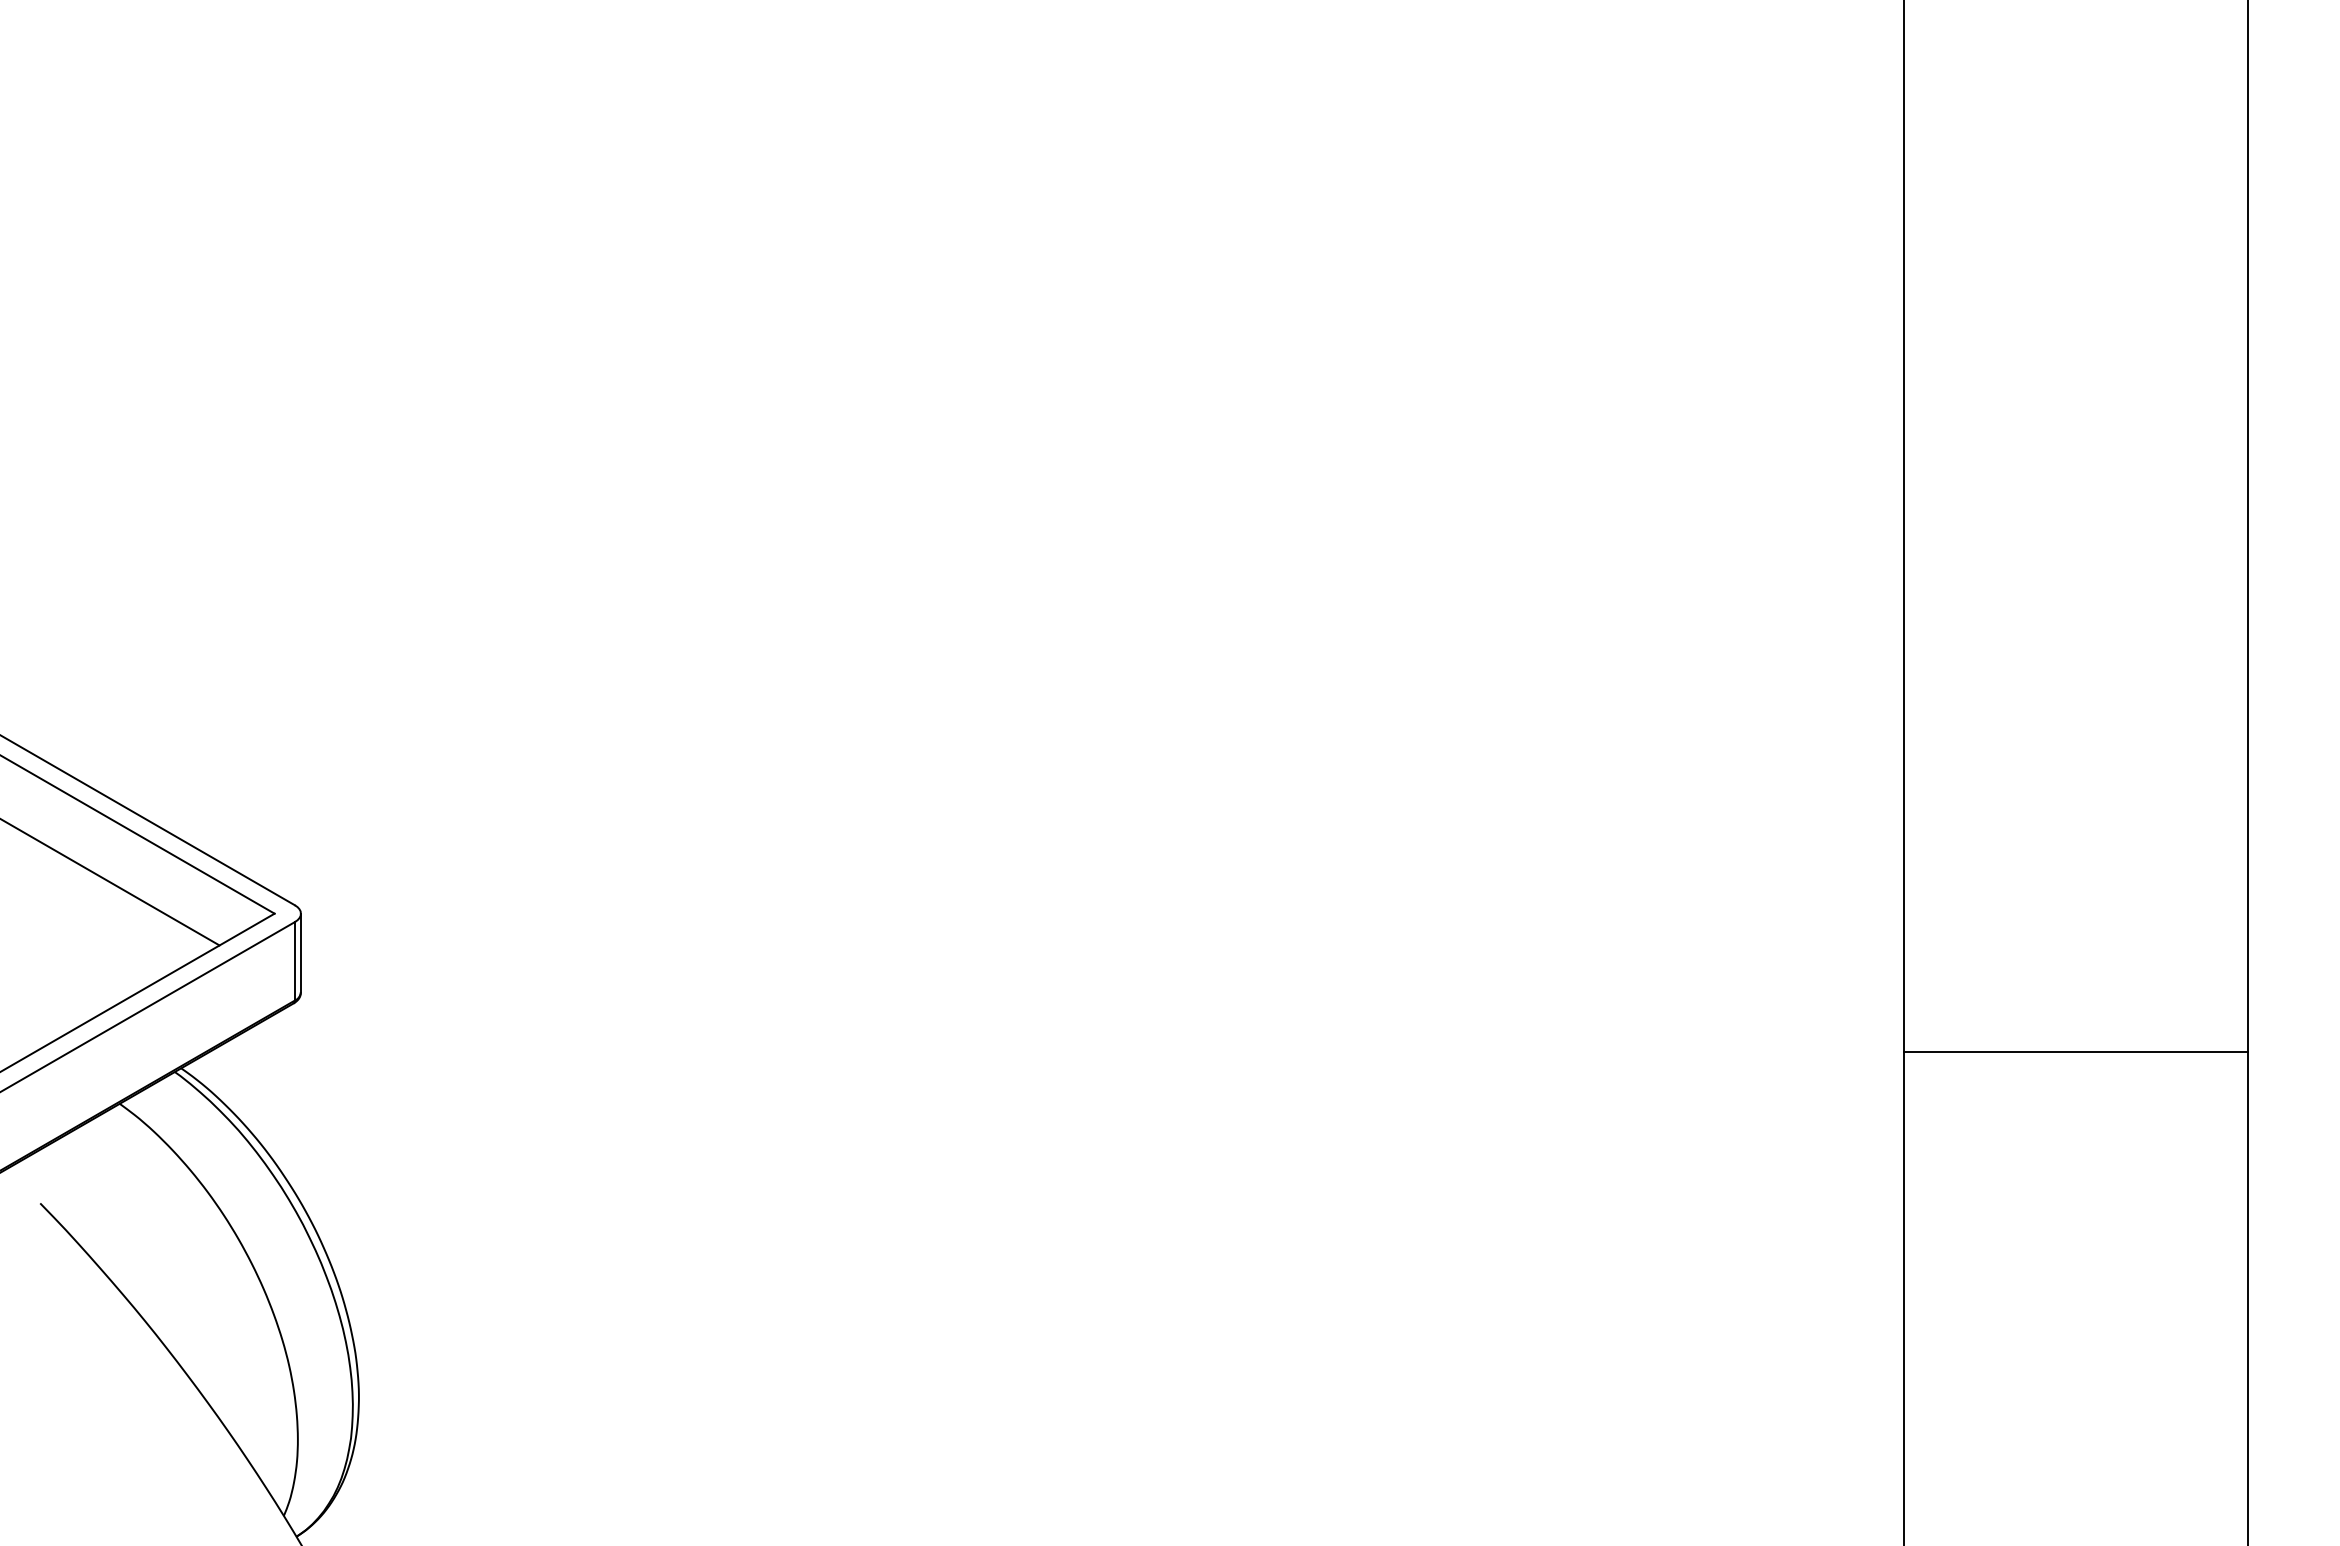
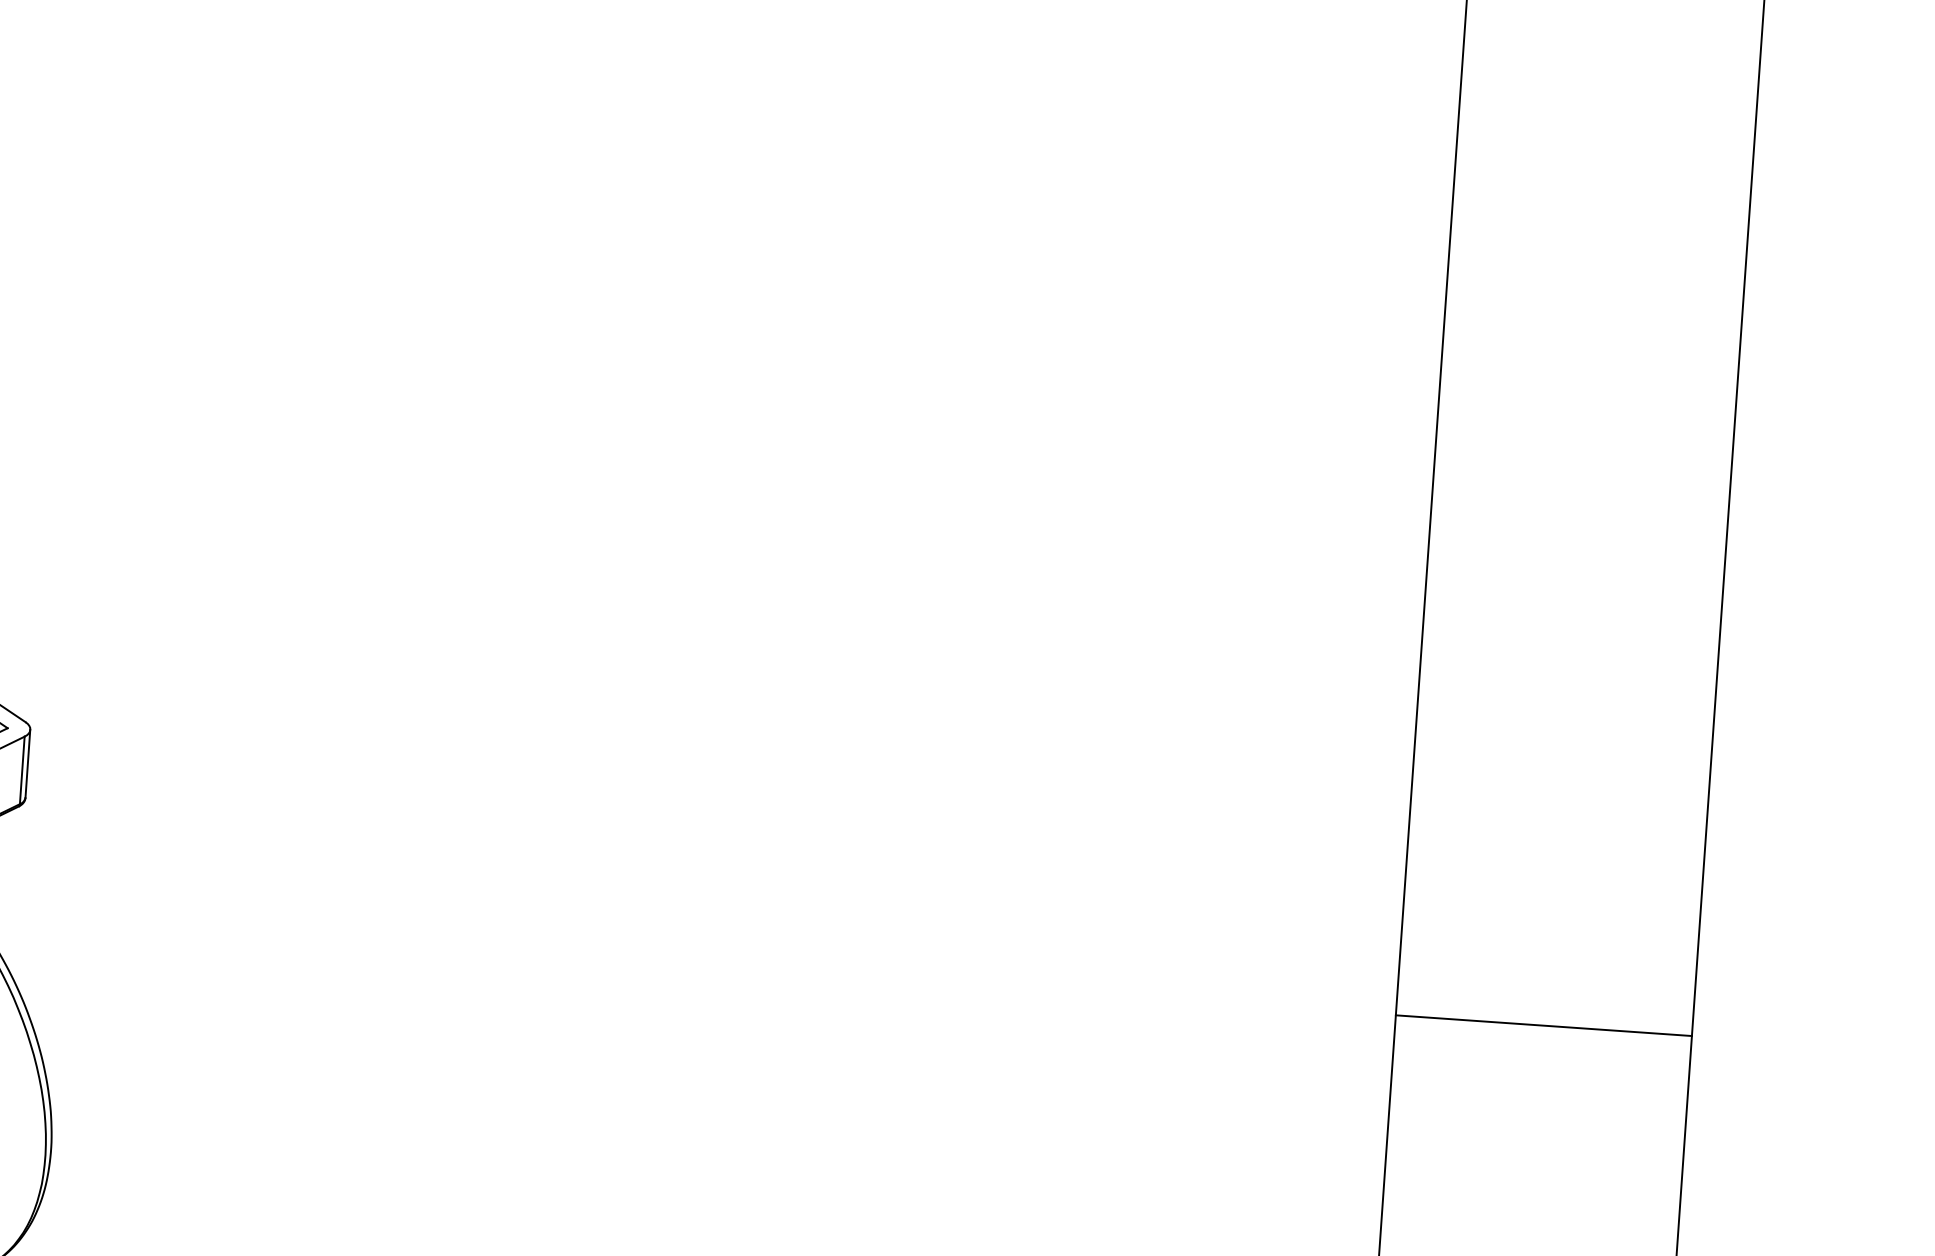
line: (2075, 1051) -> (1543, 1025), moved

